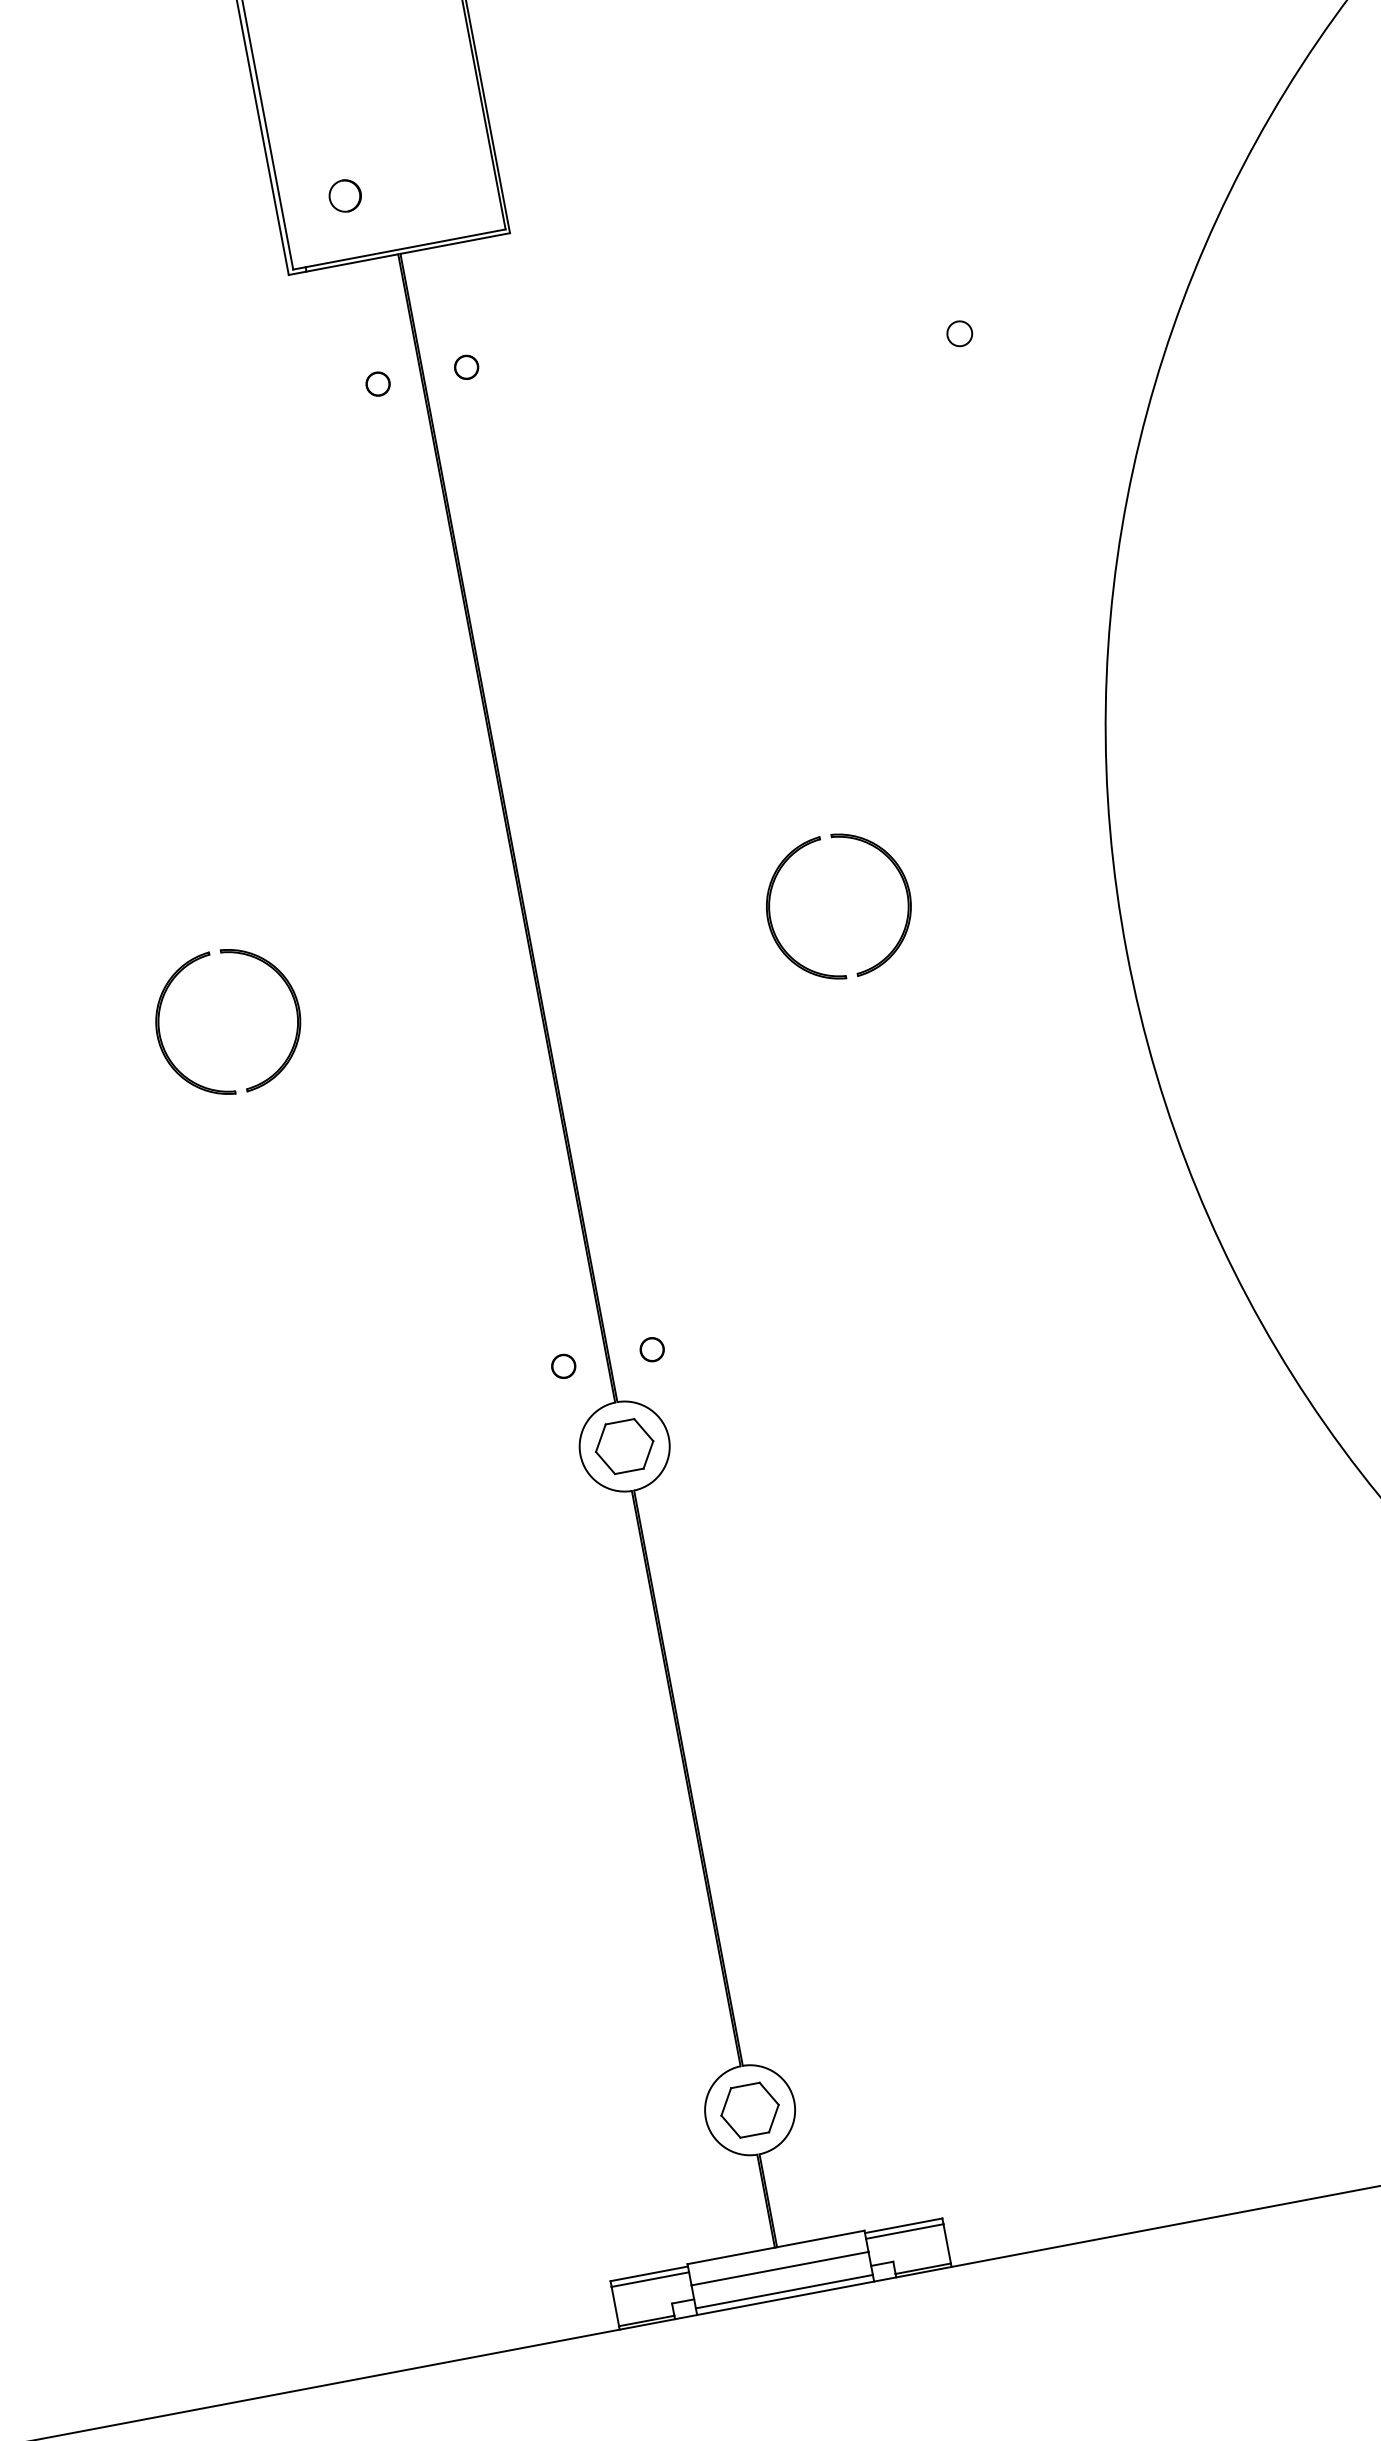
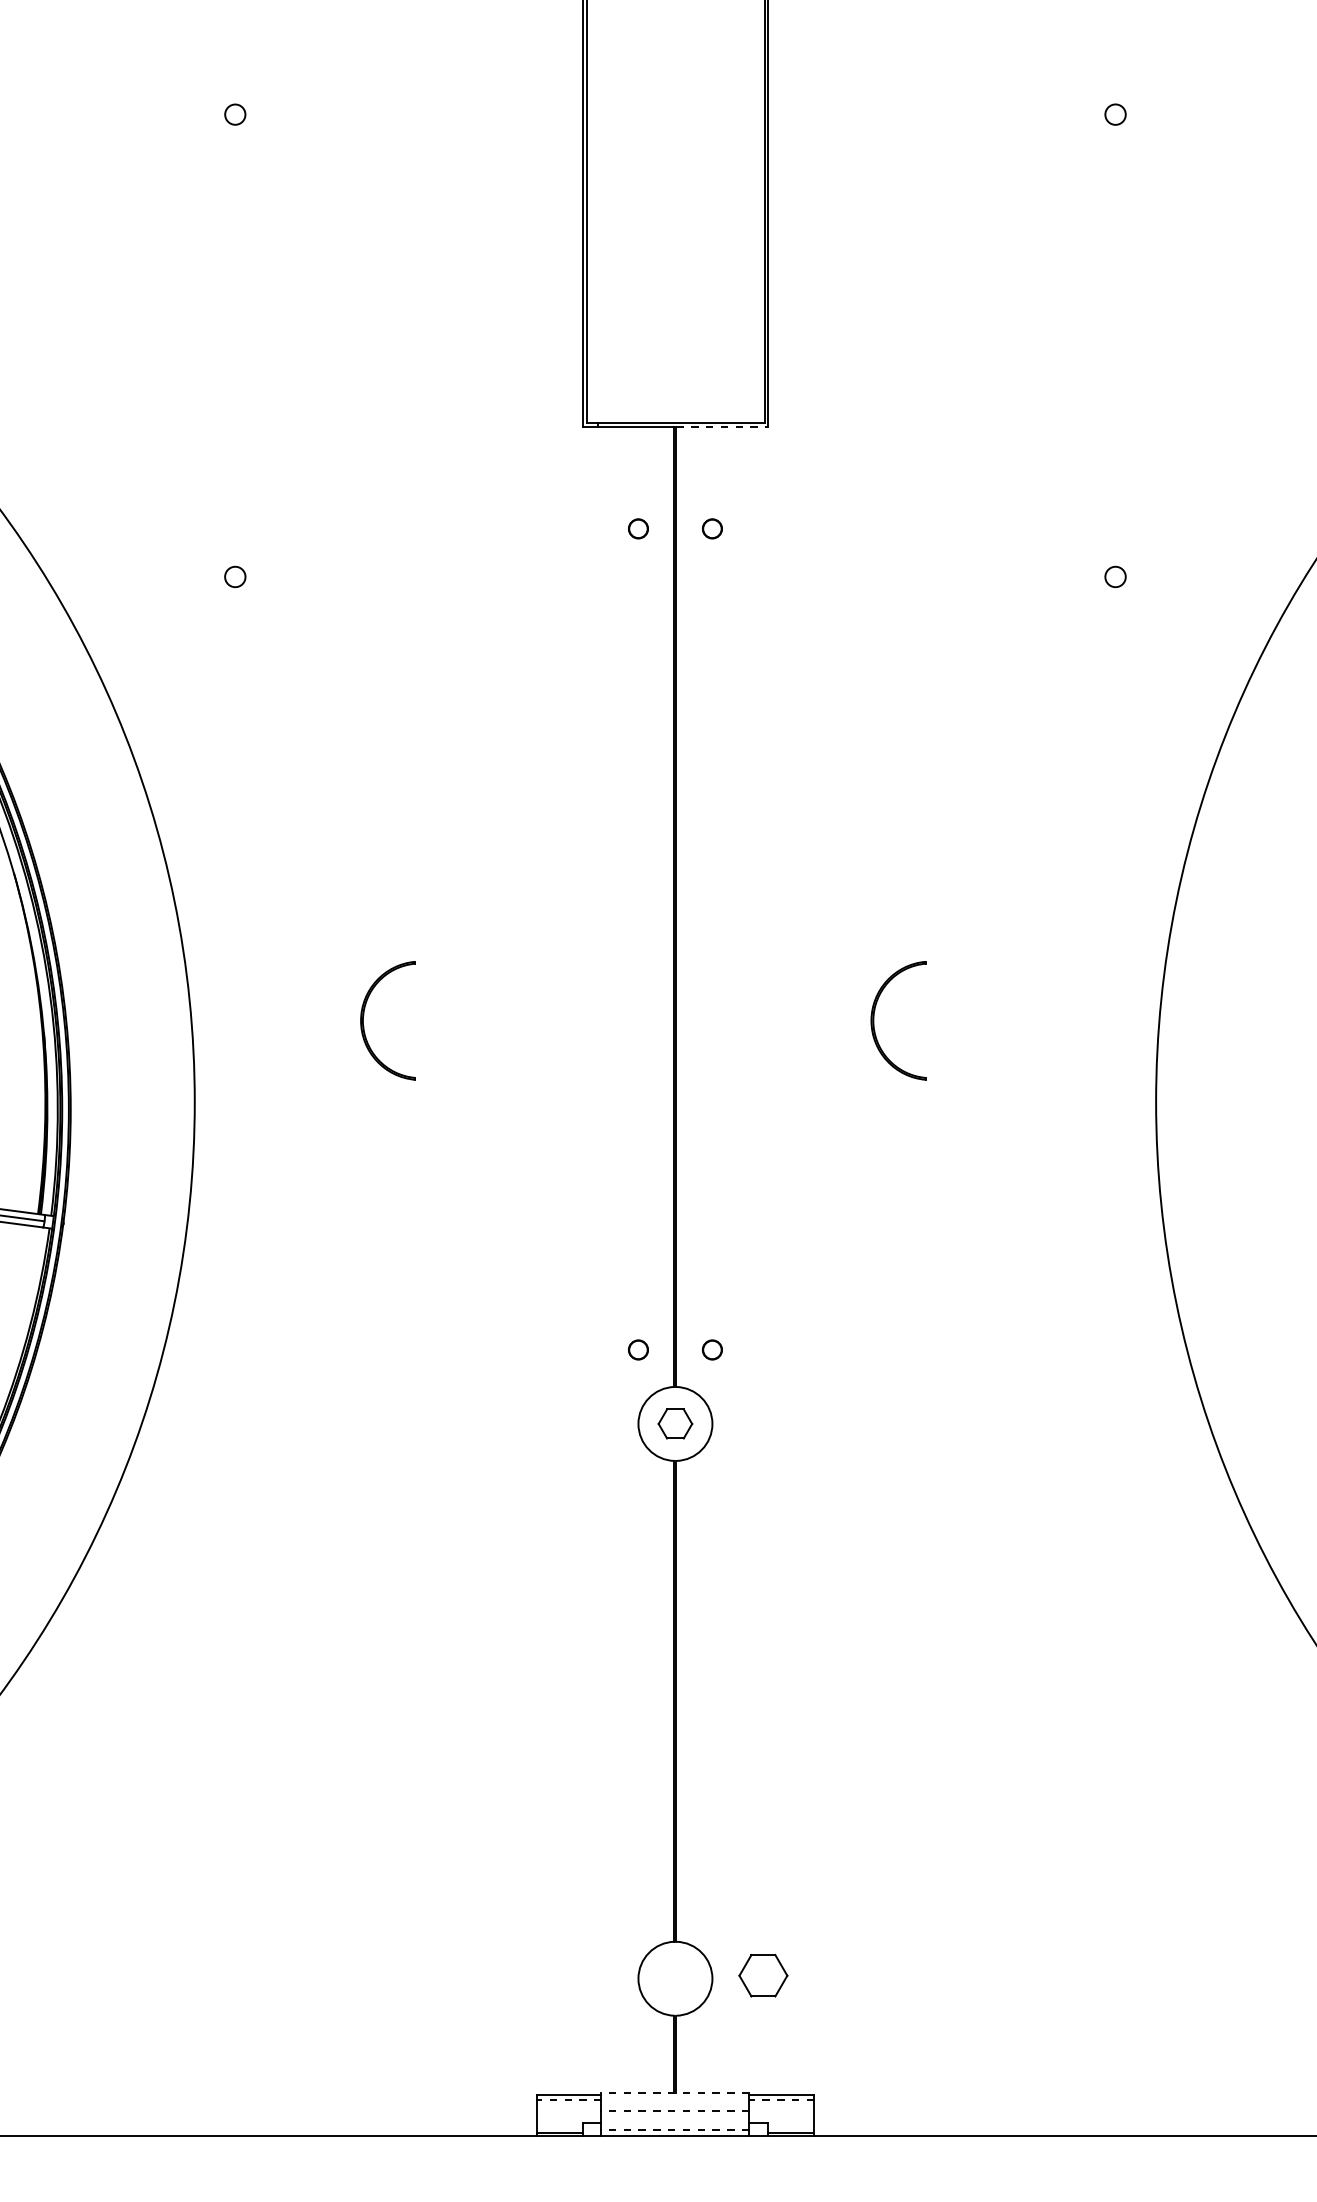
part: (344, 195) -> (640, 371), removed
line: (455, 243) -> (722, 427), solid -> dashed
part: (904, 888) -> (986, 1016), removed
part: (295, 1008) -> (476, 1020), removed
part: (624, 1445) -> (675, 1423), size x0.7
part: (750, 2109) -> (763, 1975), moved
line: (904, 2231) -> (781, 2100), solid -> dashed
line: (776, 2247) -> (675, 2093), solid -> dashed
line: (780, 2269) -> (675, 2111), solid -> dashed
line: (649, 2280) -> (568, 2100), solid -> dashed
line: (784, 2291) -> (675, 2130), solid -> dashed

